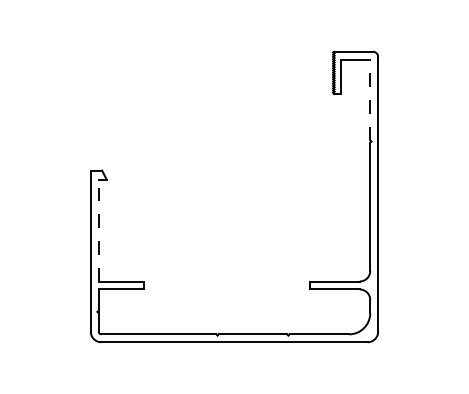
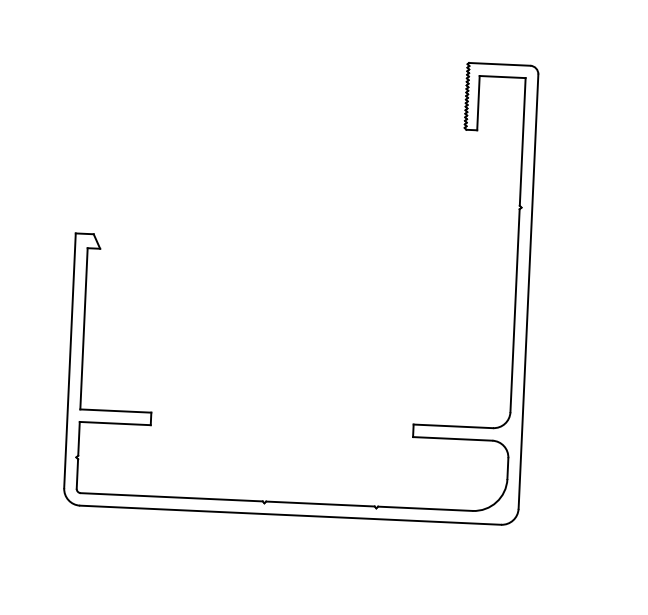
line: (370, 99) -> (523, 141), dashed -> solid
line: (98, 230) -> (83, 328), dashed -> solid

